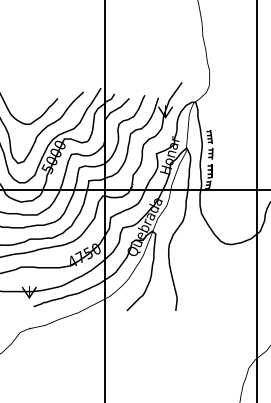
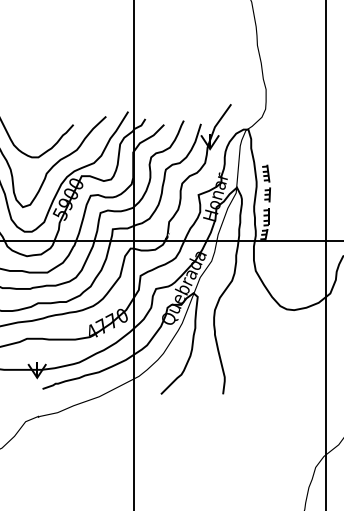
text: (51, 162) -> (65, 205), 5000 -> 5900
text: (87, 252) -> (111, 320), 4750 -> 4770

